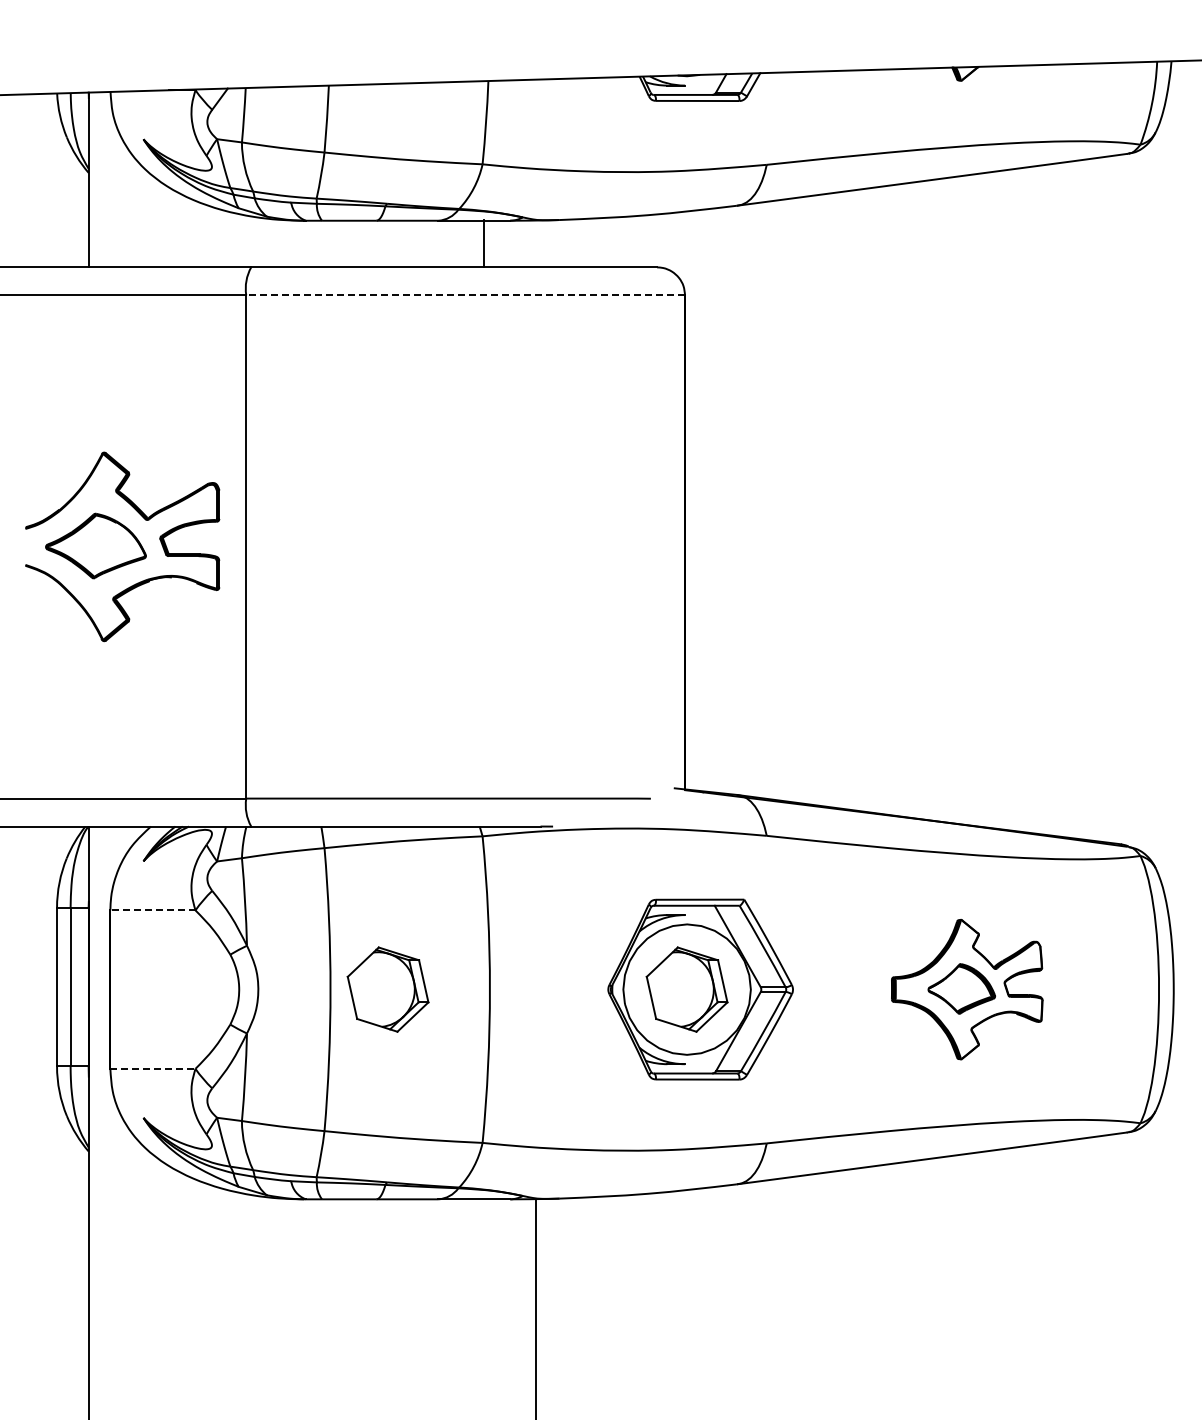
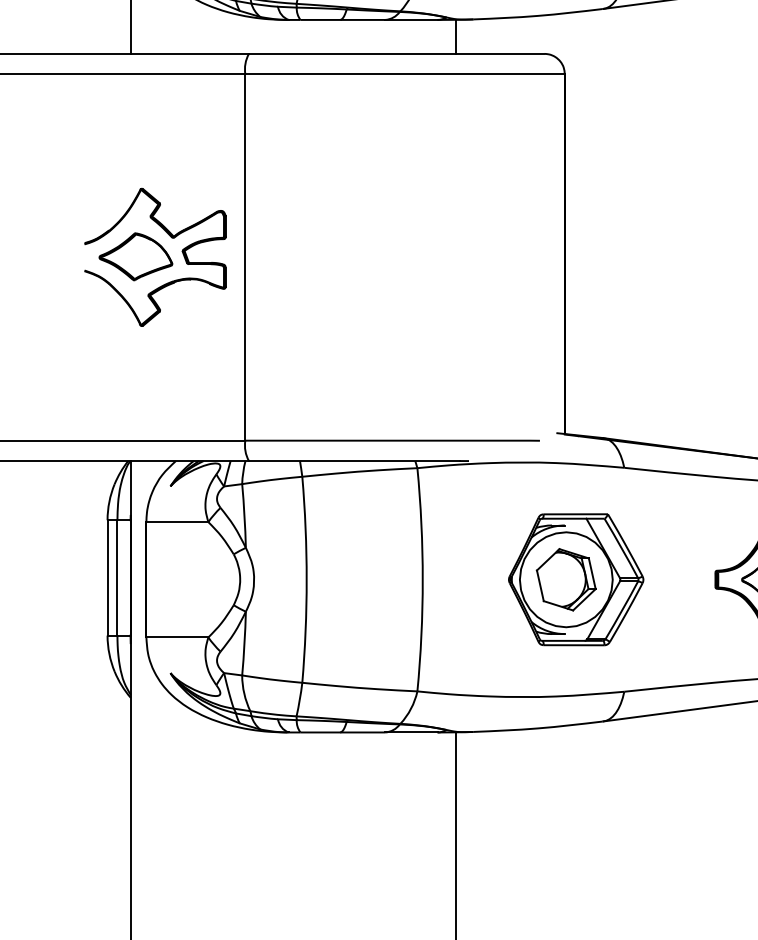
line: (484, 243) -> (456, 36), moved
line: (465, 295) -> (404, 74), dashed -> solid
line: (152, 910) -> (177, 522), dashed -> solid
part: (387, 989) -> (348, 579), removed
line: (152, 1068) -> (177, 637), dashed -> solid

